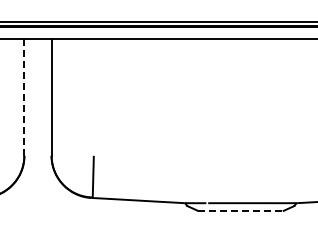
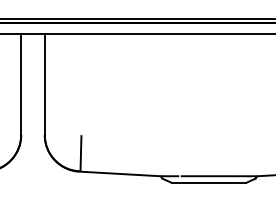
line: (24, 97) -> (21, 84), dashed -> solid
line: (240, 210) -> (208, 182), dashed -> solid

